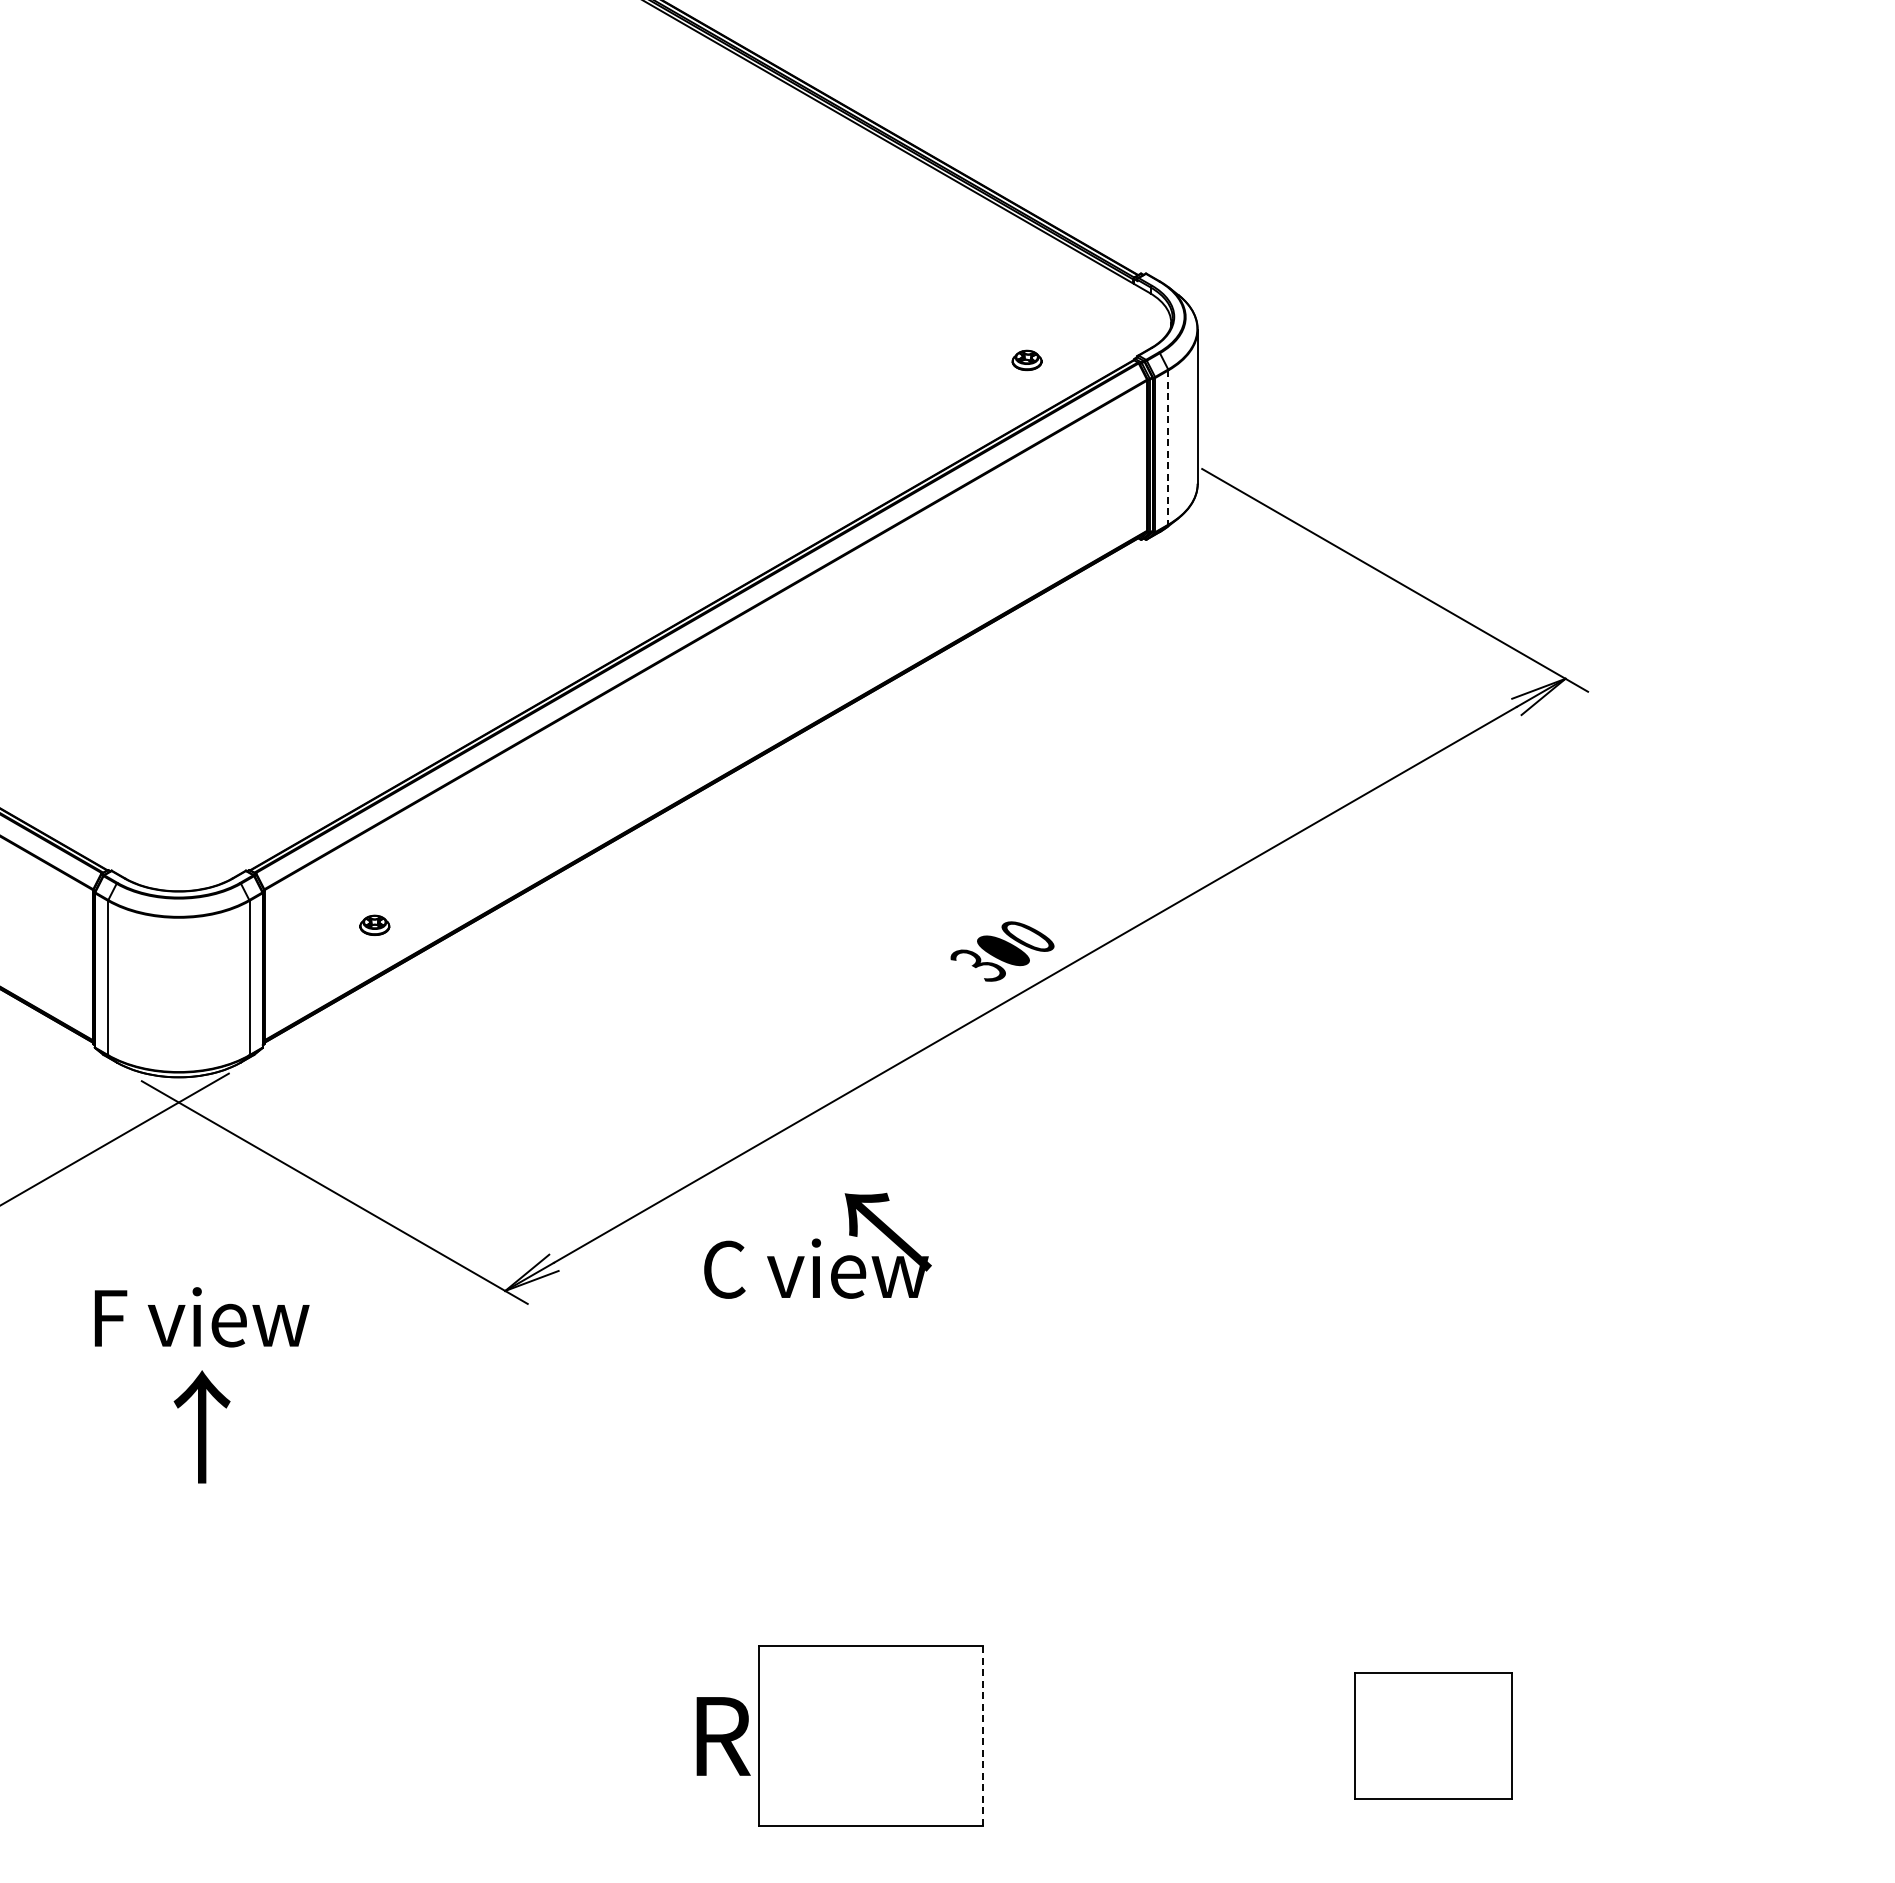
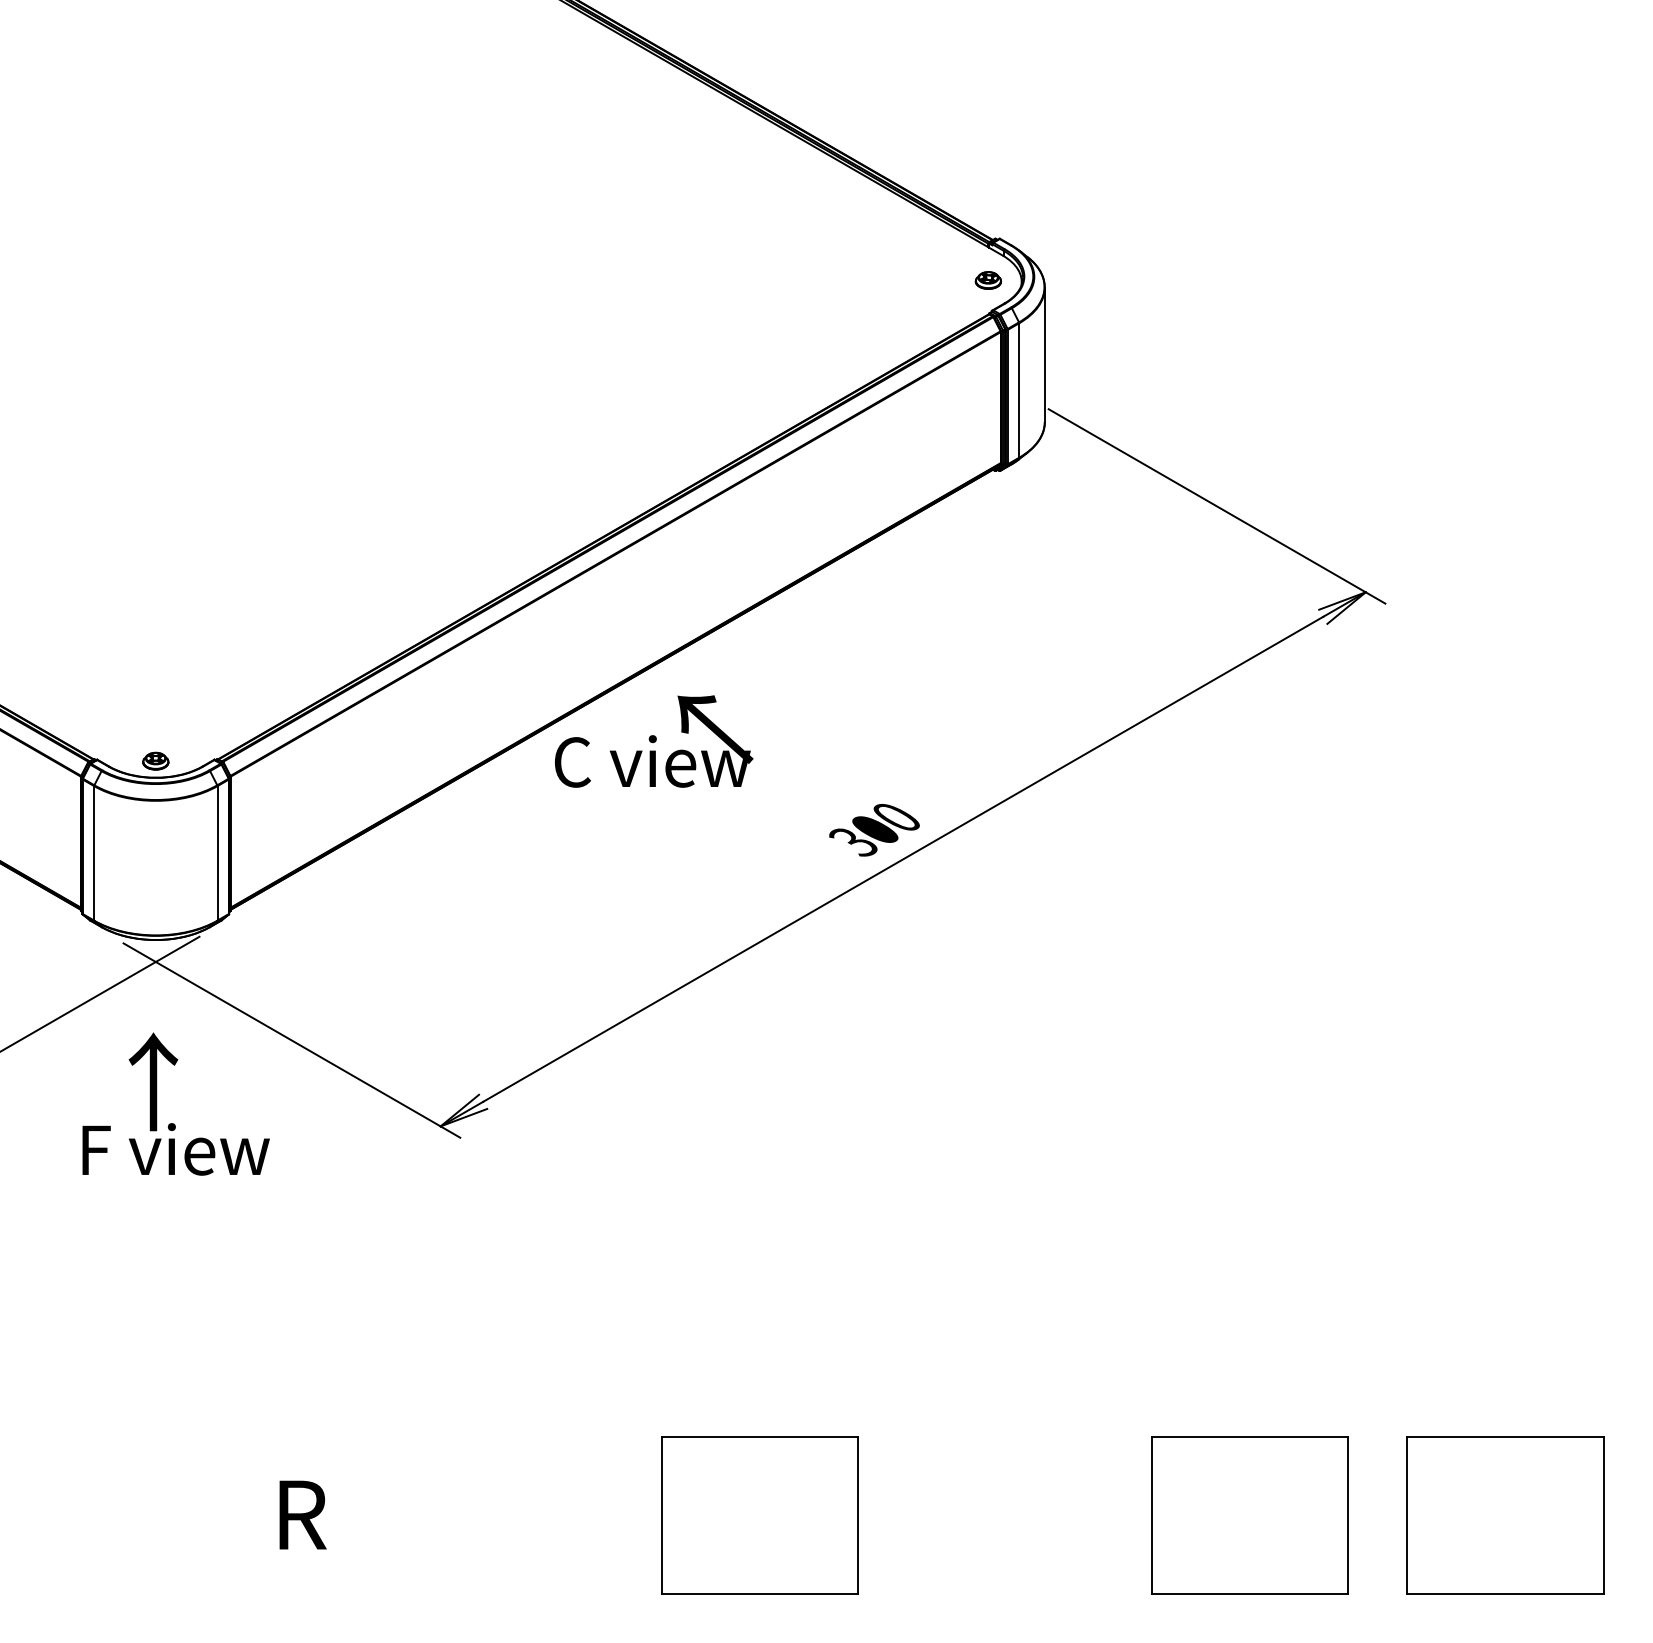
part: (1026, 360) -> (987, 280), moved
line: (1168, 447) -> (1019, 390), dashed -> solid
part: (374, 924) -> (155, 760), moved
text: (817, 1245) -> (653, 741), moved
text: (201, 1426) -> (152, 1081), moved
part: (1433, 1735) -> (1250, 1514), size x1.43
part: (1725, 1735) -> (1505, 1514), added
text: (723, 1736) -> (303, 1515), moved
line: (983, 1736) -> (857, 1515), dashed -> solid

